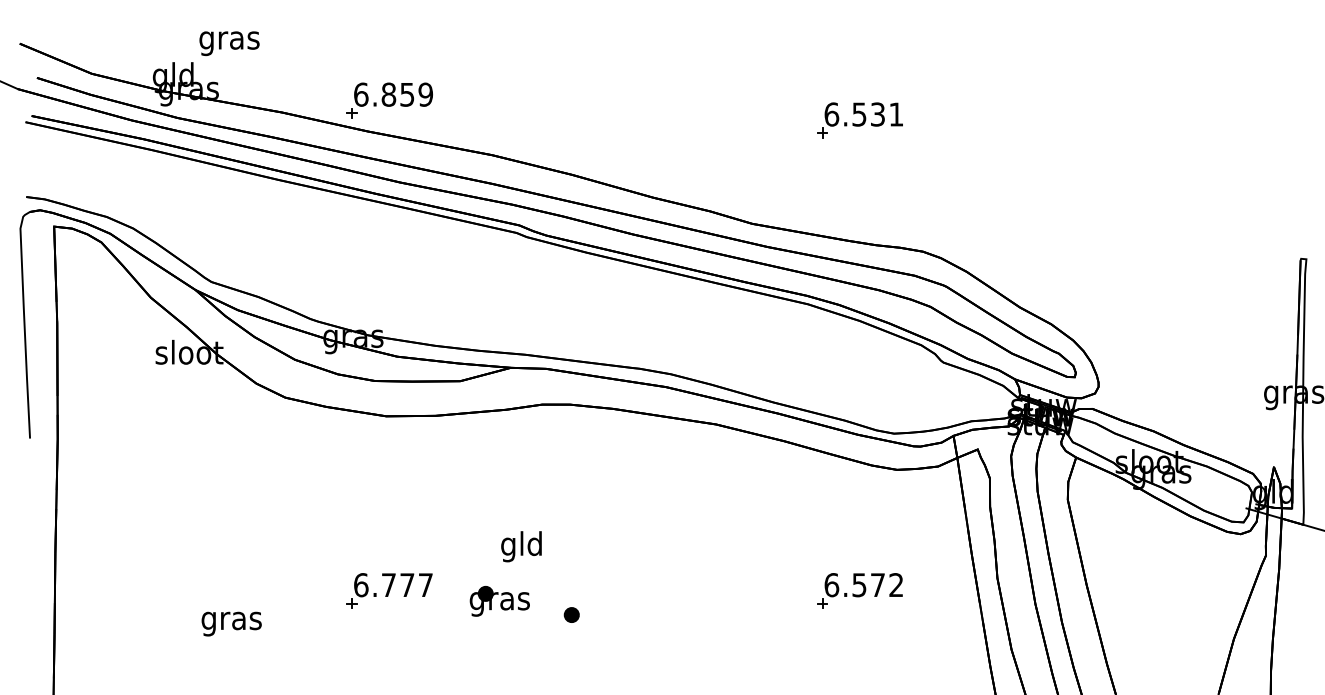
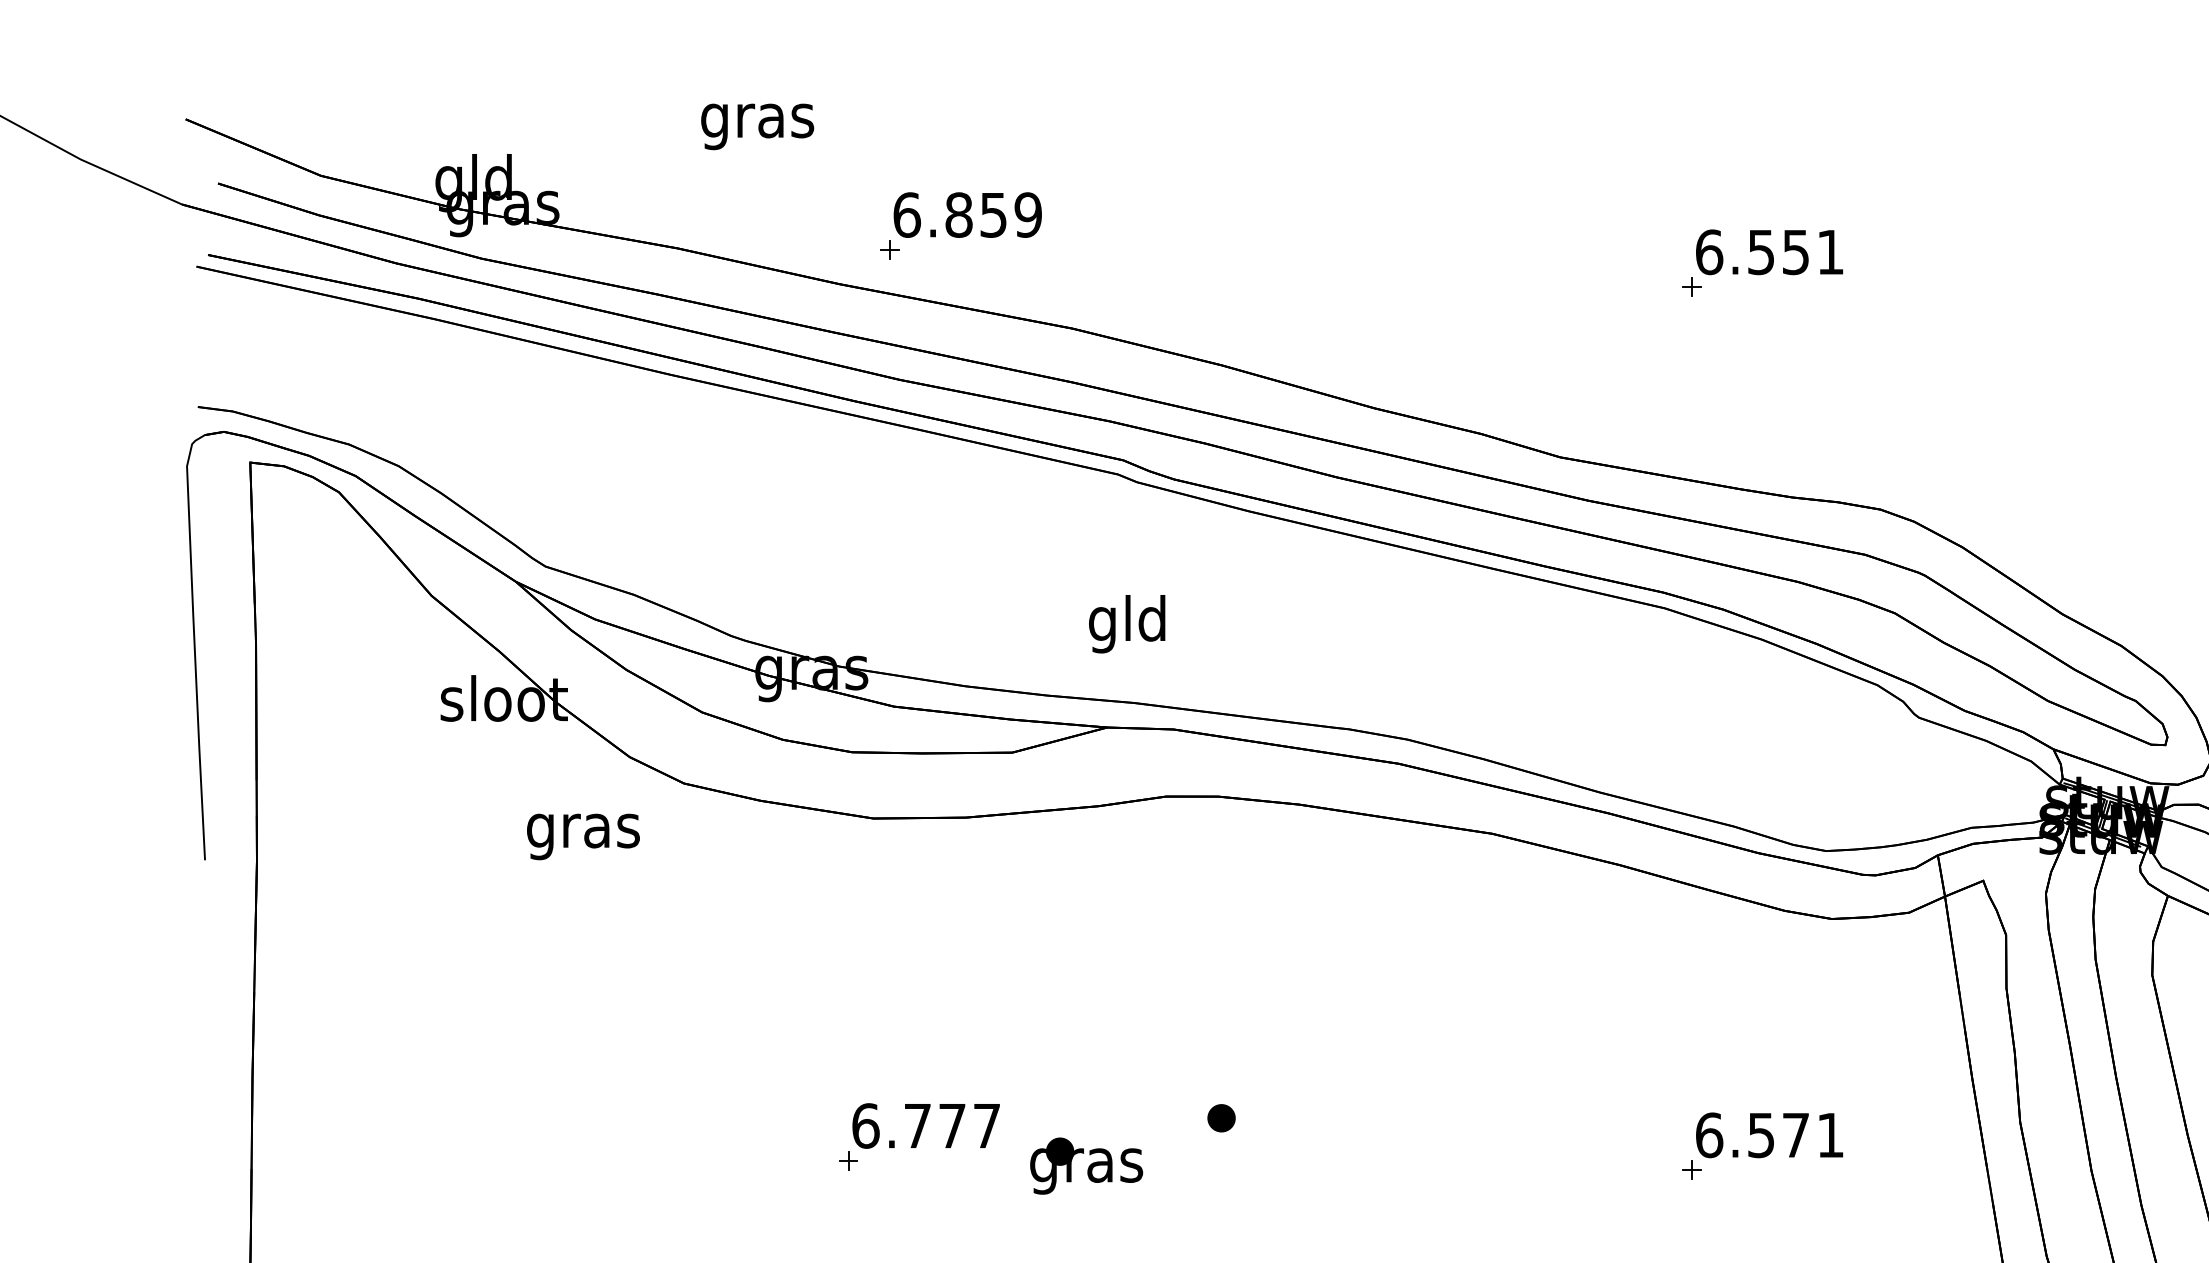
text: (229, 43) -> (757, 126), moved
part: (389, 100) -> (960, 225), moved
text: (877, 113) -> (1795, 250), 6.531 -> 6.551
text: (521, 546) -> (1127, 623), moved
text: (895, 584) -> (1828, 1134), 6.572 -> 6.571
part: (389, 590) -> (918, 1135), moved
part: (571, 614) -> (1220, 1117), moved
text: (231, 623) -> (583, 835), moved

